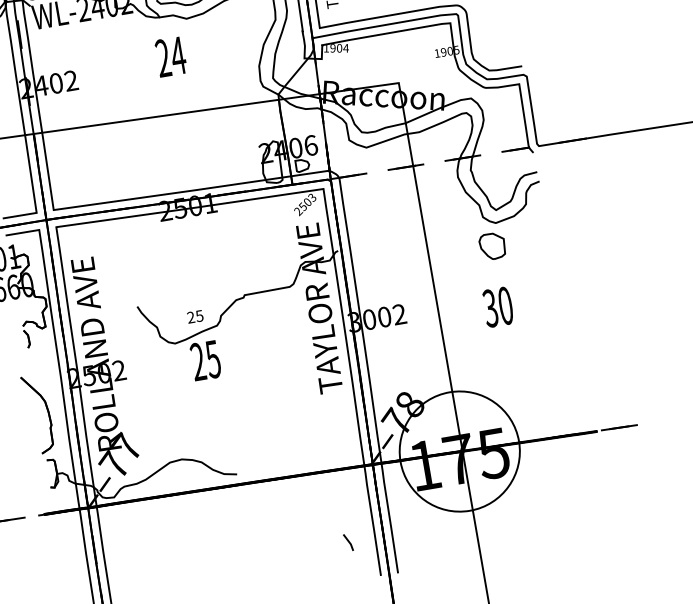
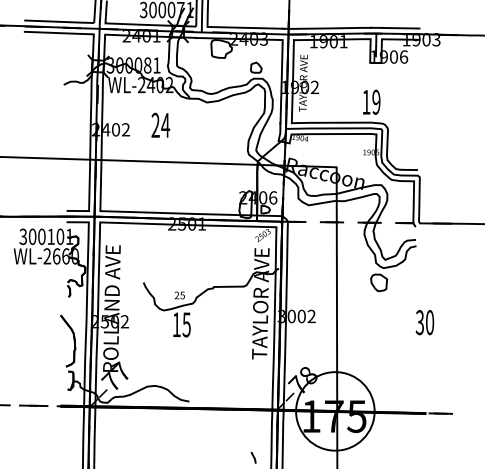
text: (170, 55) -> (160, 124), moved
text: (497, 307) -> (424, 322), moved
text: (197, 361) -> (176, 324), 25 -> 15

